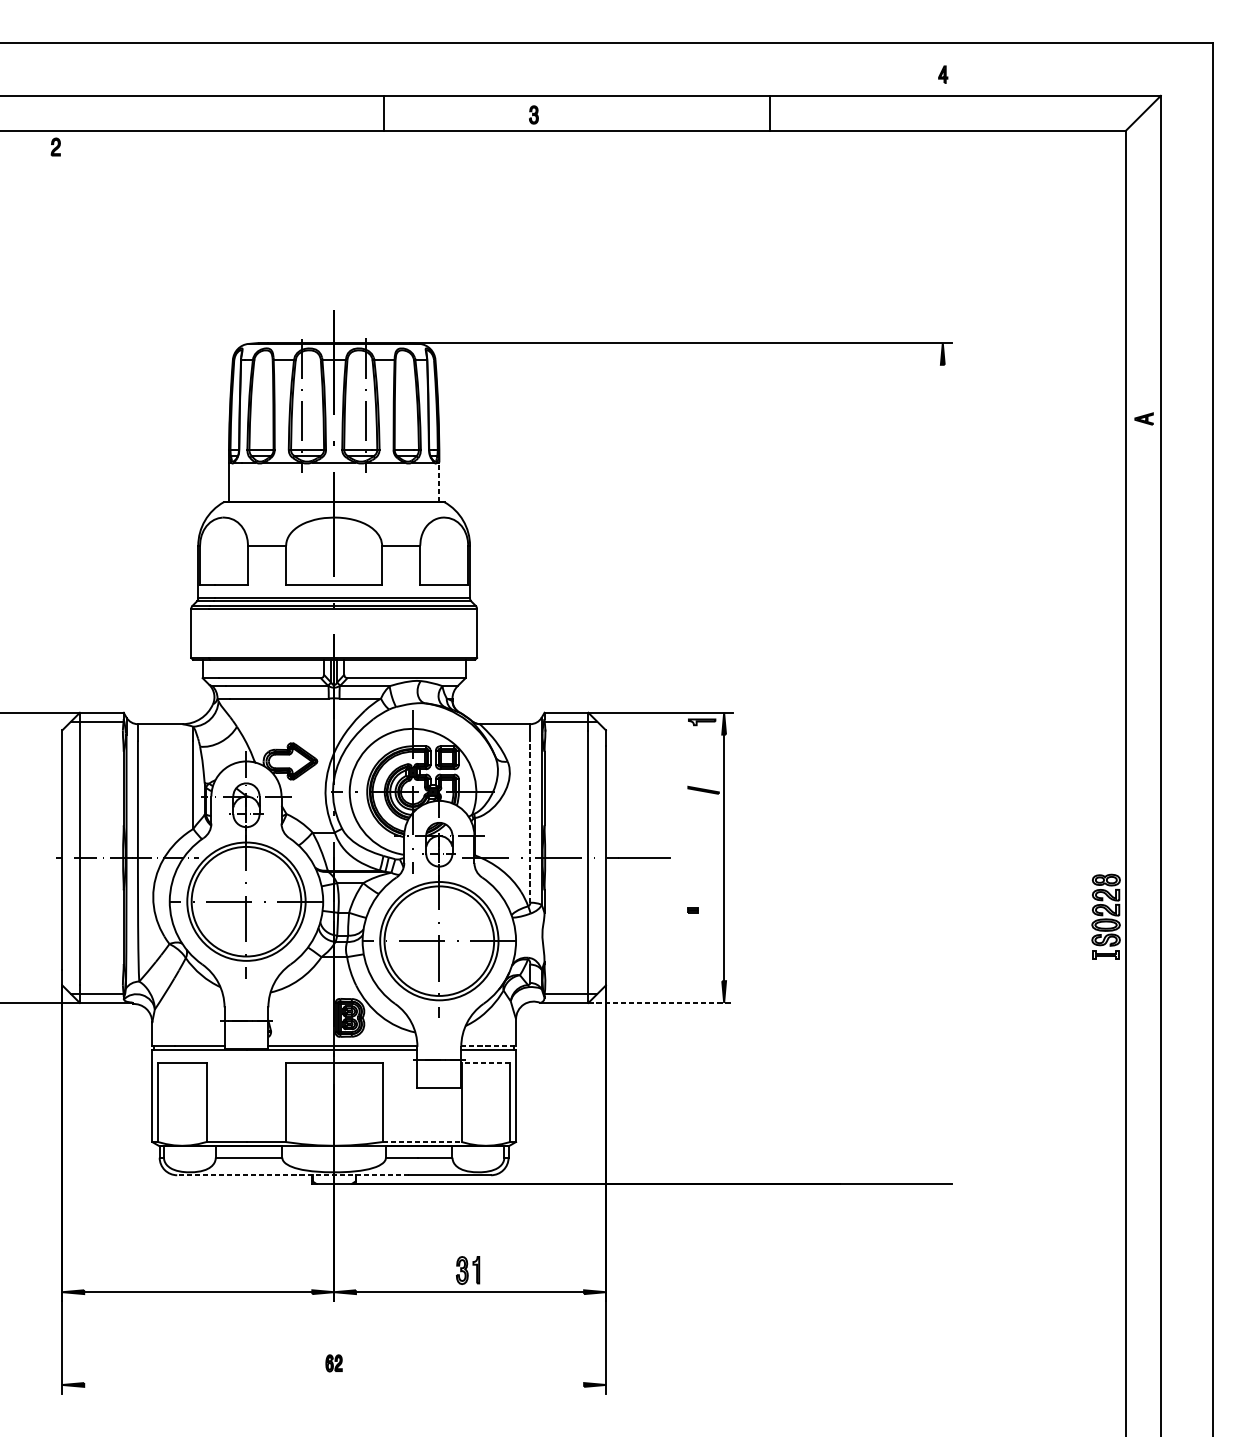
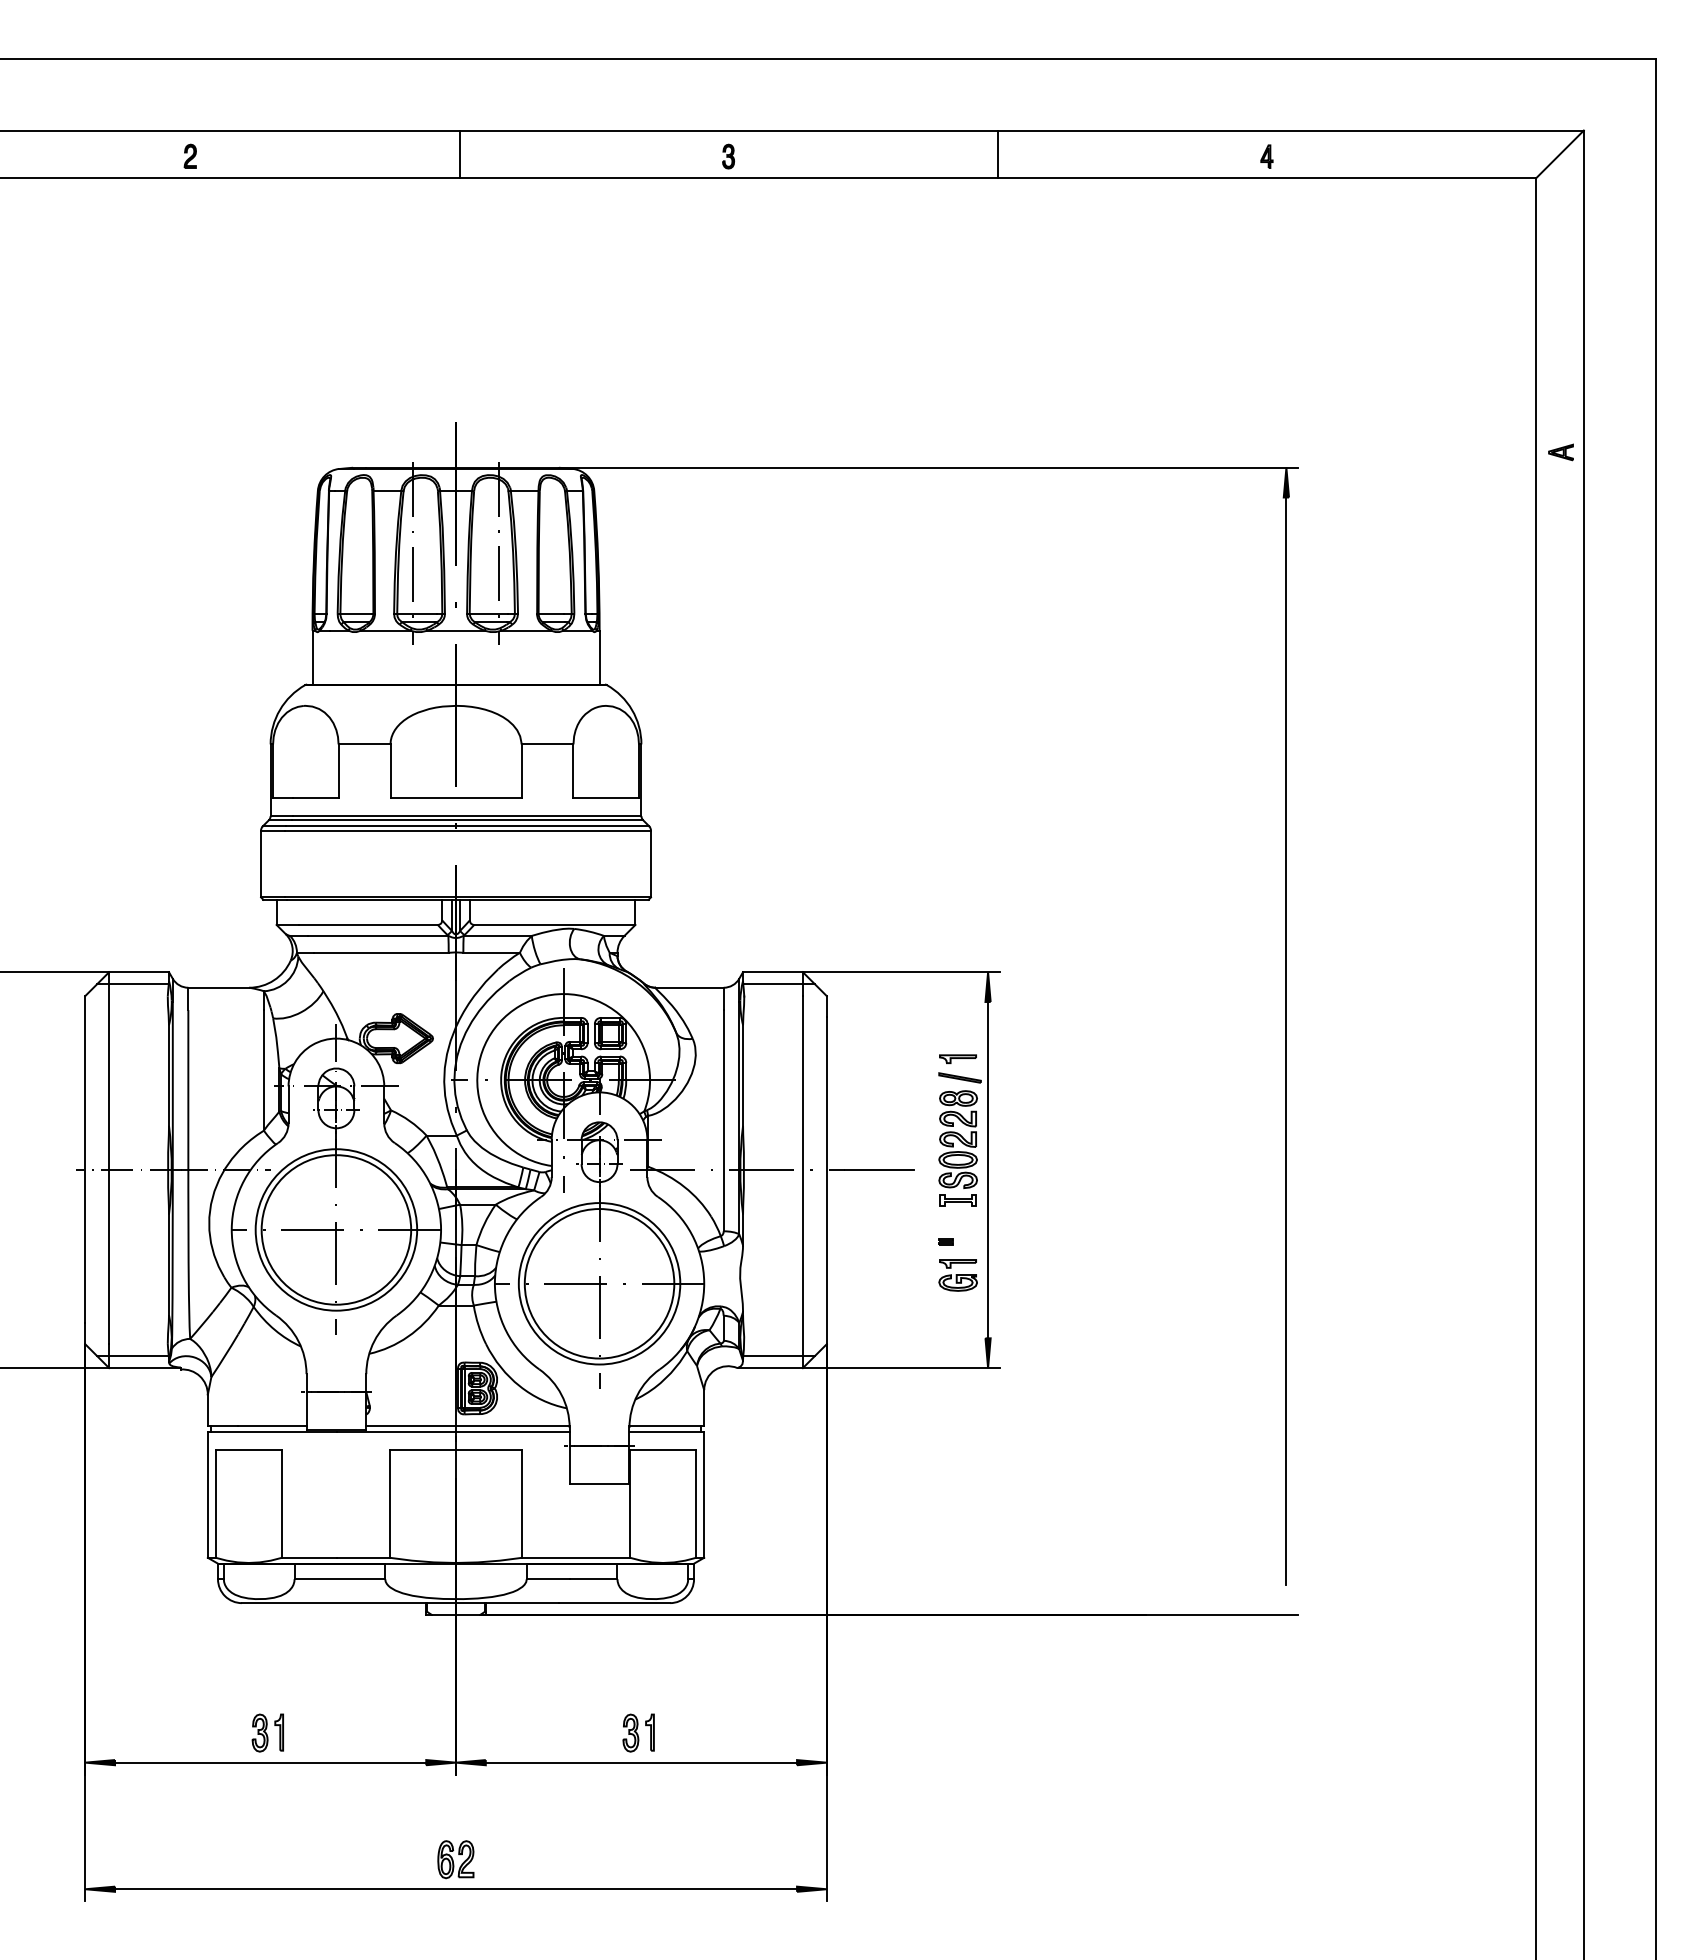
part: (942, 74) -> (1266, 156), moved
line: (383, 113) -> (459, 154), moved
line: (769, 113) -> (997, 154), moved
part: (55, 146) -> (189, 155), moved
part: (1143, 419) -> (1560, 452), moved
line: (439, 482) -> (599, 657), dashed -> solid
part: (701, 722) -> (957, 1059), moved
line: (942, 763) -> (1286, 1041), added
line: (530, 821) -> (723, 1120), dashed -> solid
part: (1105, 916) -> (957, 1148), moved
part: (701, 935) -> (957, 1275), added
line: (660, 1003) -> (901, 1368), dashed -> solid
line: (489, 1045) -> (667, 1426), dashed -> solid
line: (485, 1063) -> (662, 1450), dashed -> solid
line: (422, 1141) -> (576, 1557), dashed -> solid
line: (292, 1175) -> (399, 1603), dashed -> solid
part: (195, 1270) -> (267, 1732), added
part: (333, 1363) -> (455, 1859), size x1.67
line: (334, 1385) -> (456, 1889), added

